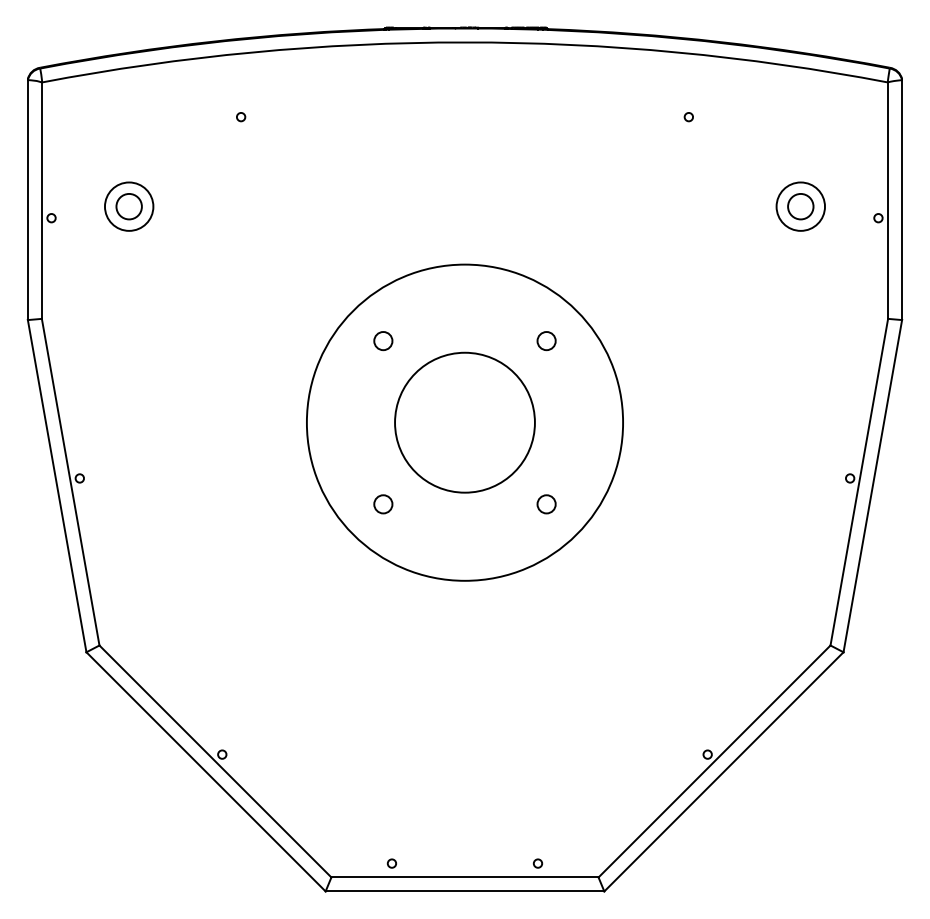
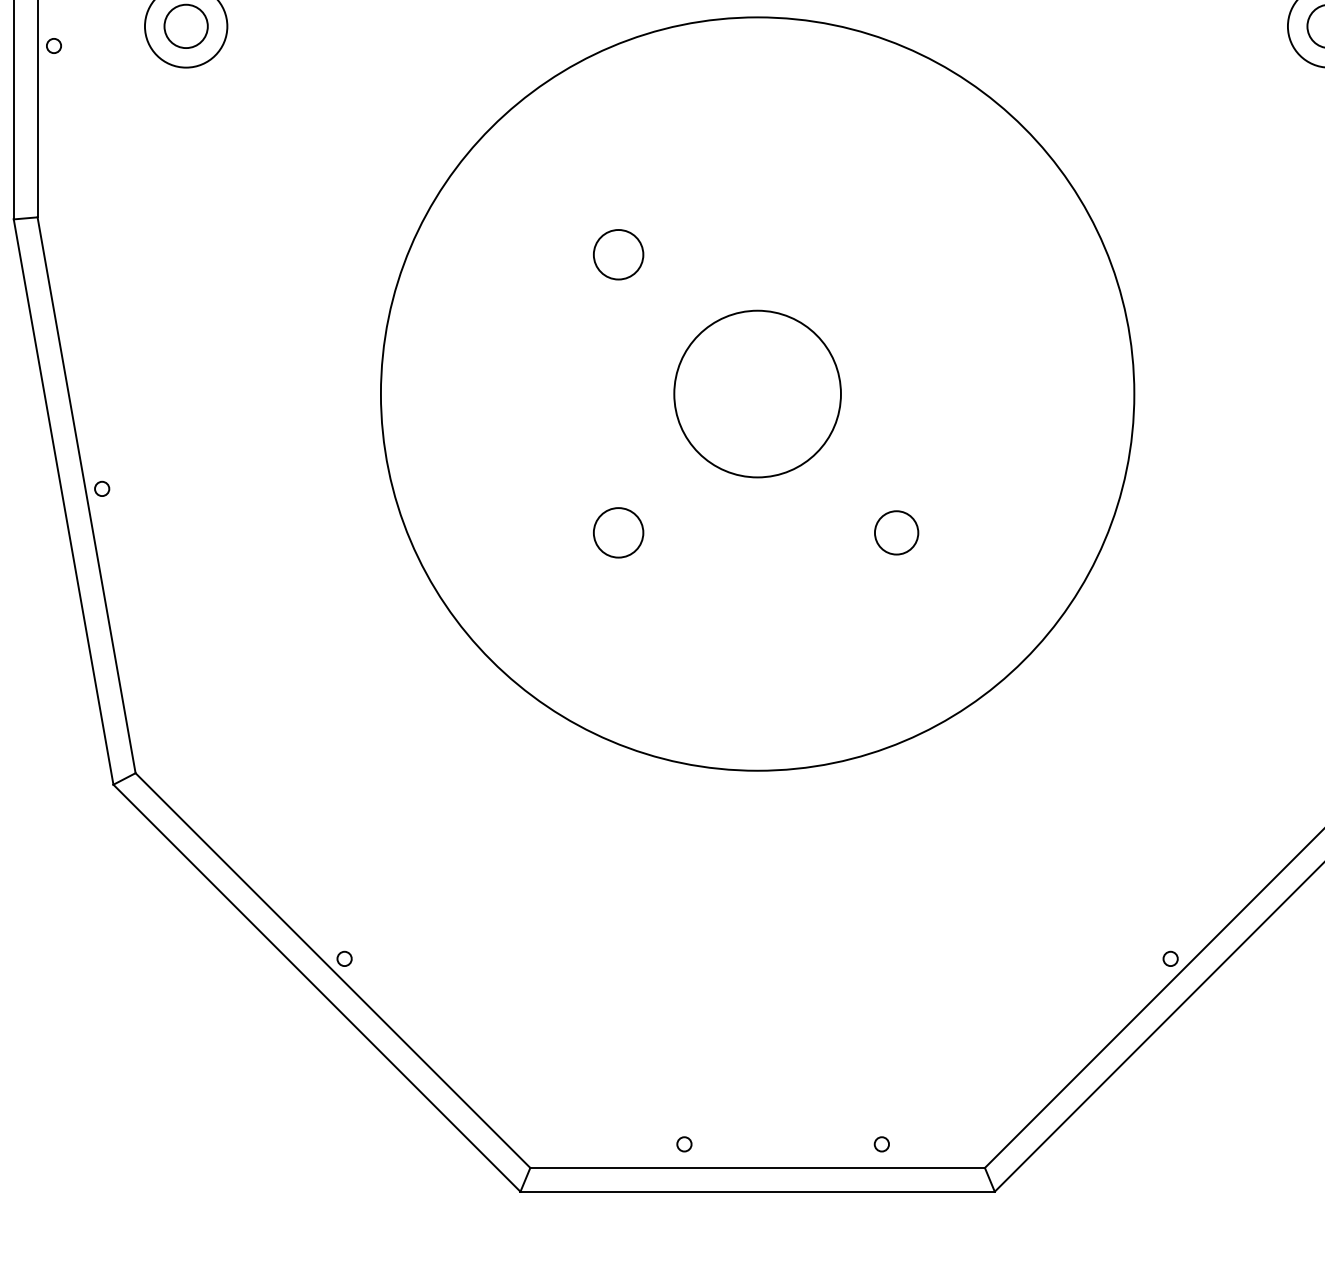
circle: (383, 341) -> (618, 255), size x1.6
circle: (546, 341) -> (896, 255), removed
circle: (464, 422) -> (756, 393), size x0.7
circle: (464, 422) -> (756, 393), size x1.4
circle: (383, 504) -> (618, 533), size x1.6
circle: (546, 504) -> (896, 533), size x1.4
circle: (391, 863) -> (683, 1144), moved

